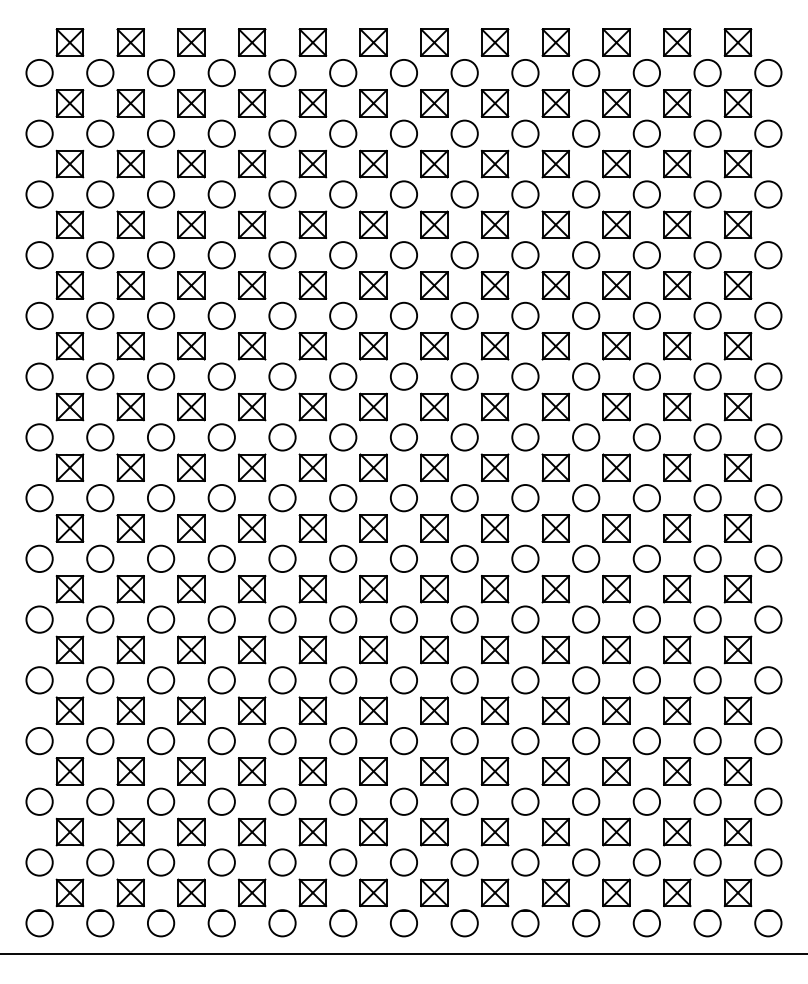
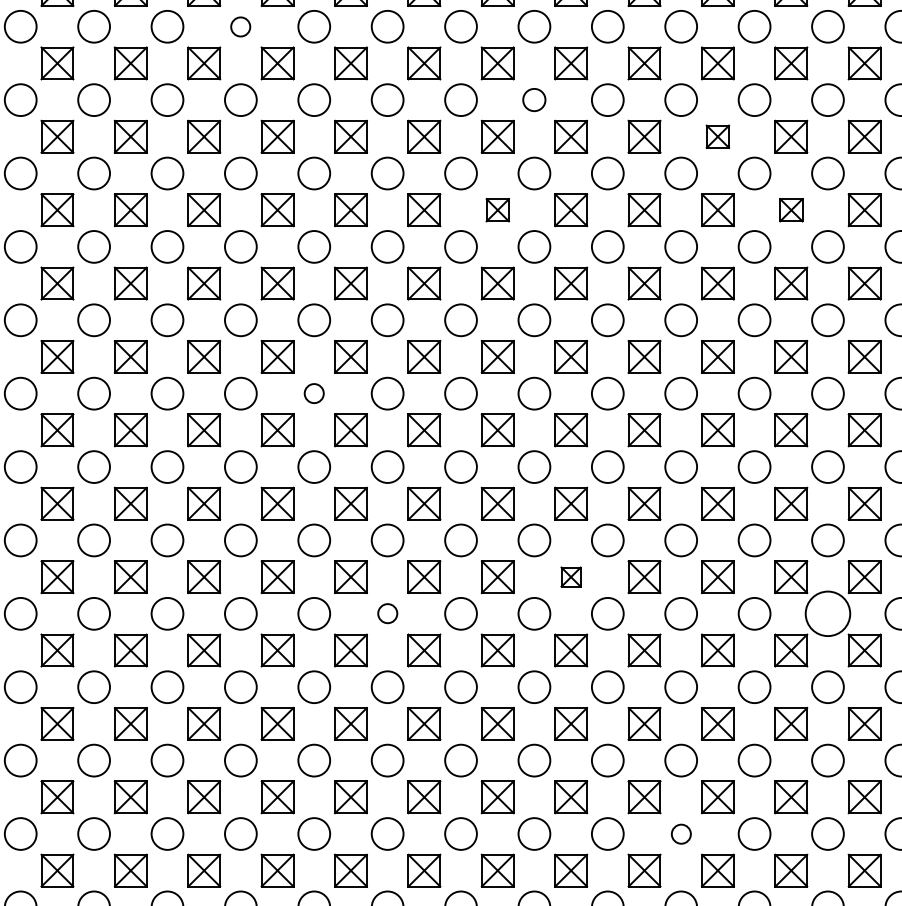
circle: (221, 73) -> (240, 27), size x0.6
circle: (464, 133) -> (534, 99), size x0.7
part: (616, 163) -> (717, 136), size x0.7
part: (434, 224) -> (497, 209), size x0.7
part: (677, 224) -> (791, 209), size x0.7
circle: (282, 376) -> (314, 393), size x0.6
part: (494, 528) -> (570, 577), size x0.6
circle: (343, 558) -> (387, 613), size x0.6
circle: (707, 558) -> (827, 613), size x1.4
circle: (586, 741) -> (681, 834), size x0.6

